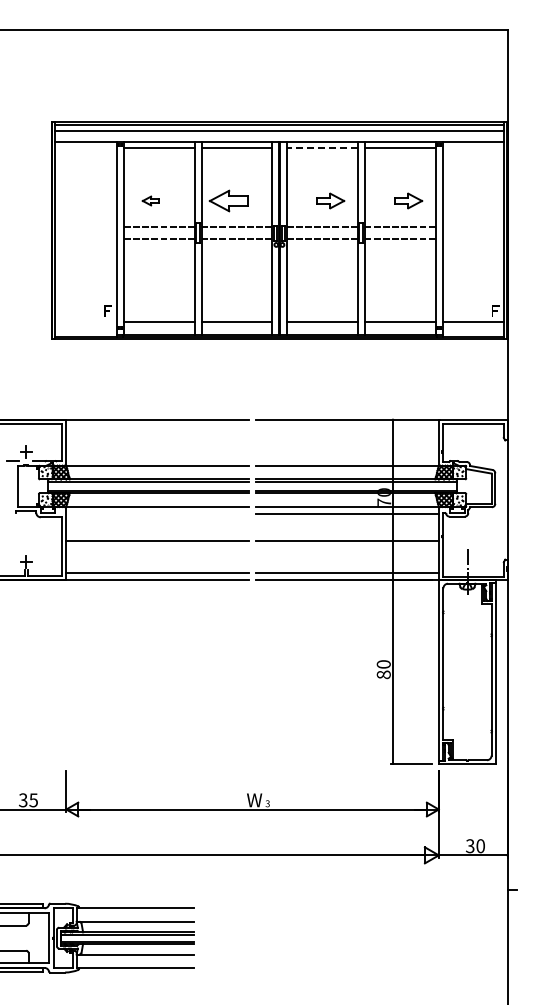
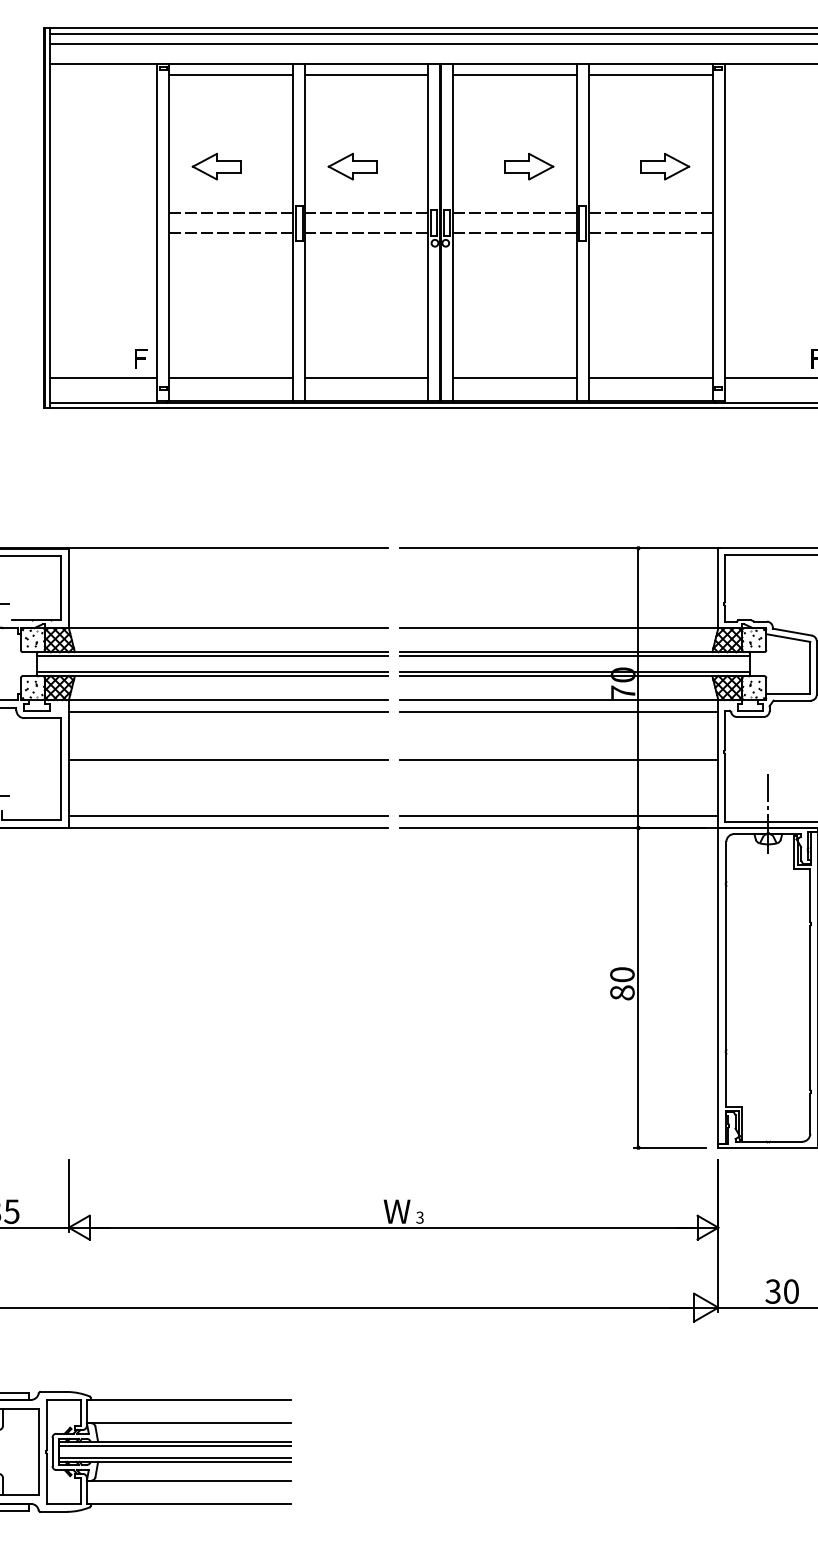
line: (322, 148) -> (515, 75), dashed -> solid
part: (150, 200) -> (215, 165), size x1.67
part: (228, 200) -> (351, 165), size x0.71
line: (86, 322) -> (104, 378), added
line: (157, 513) -> (227, 711), added

